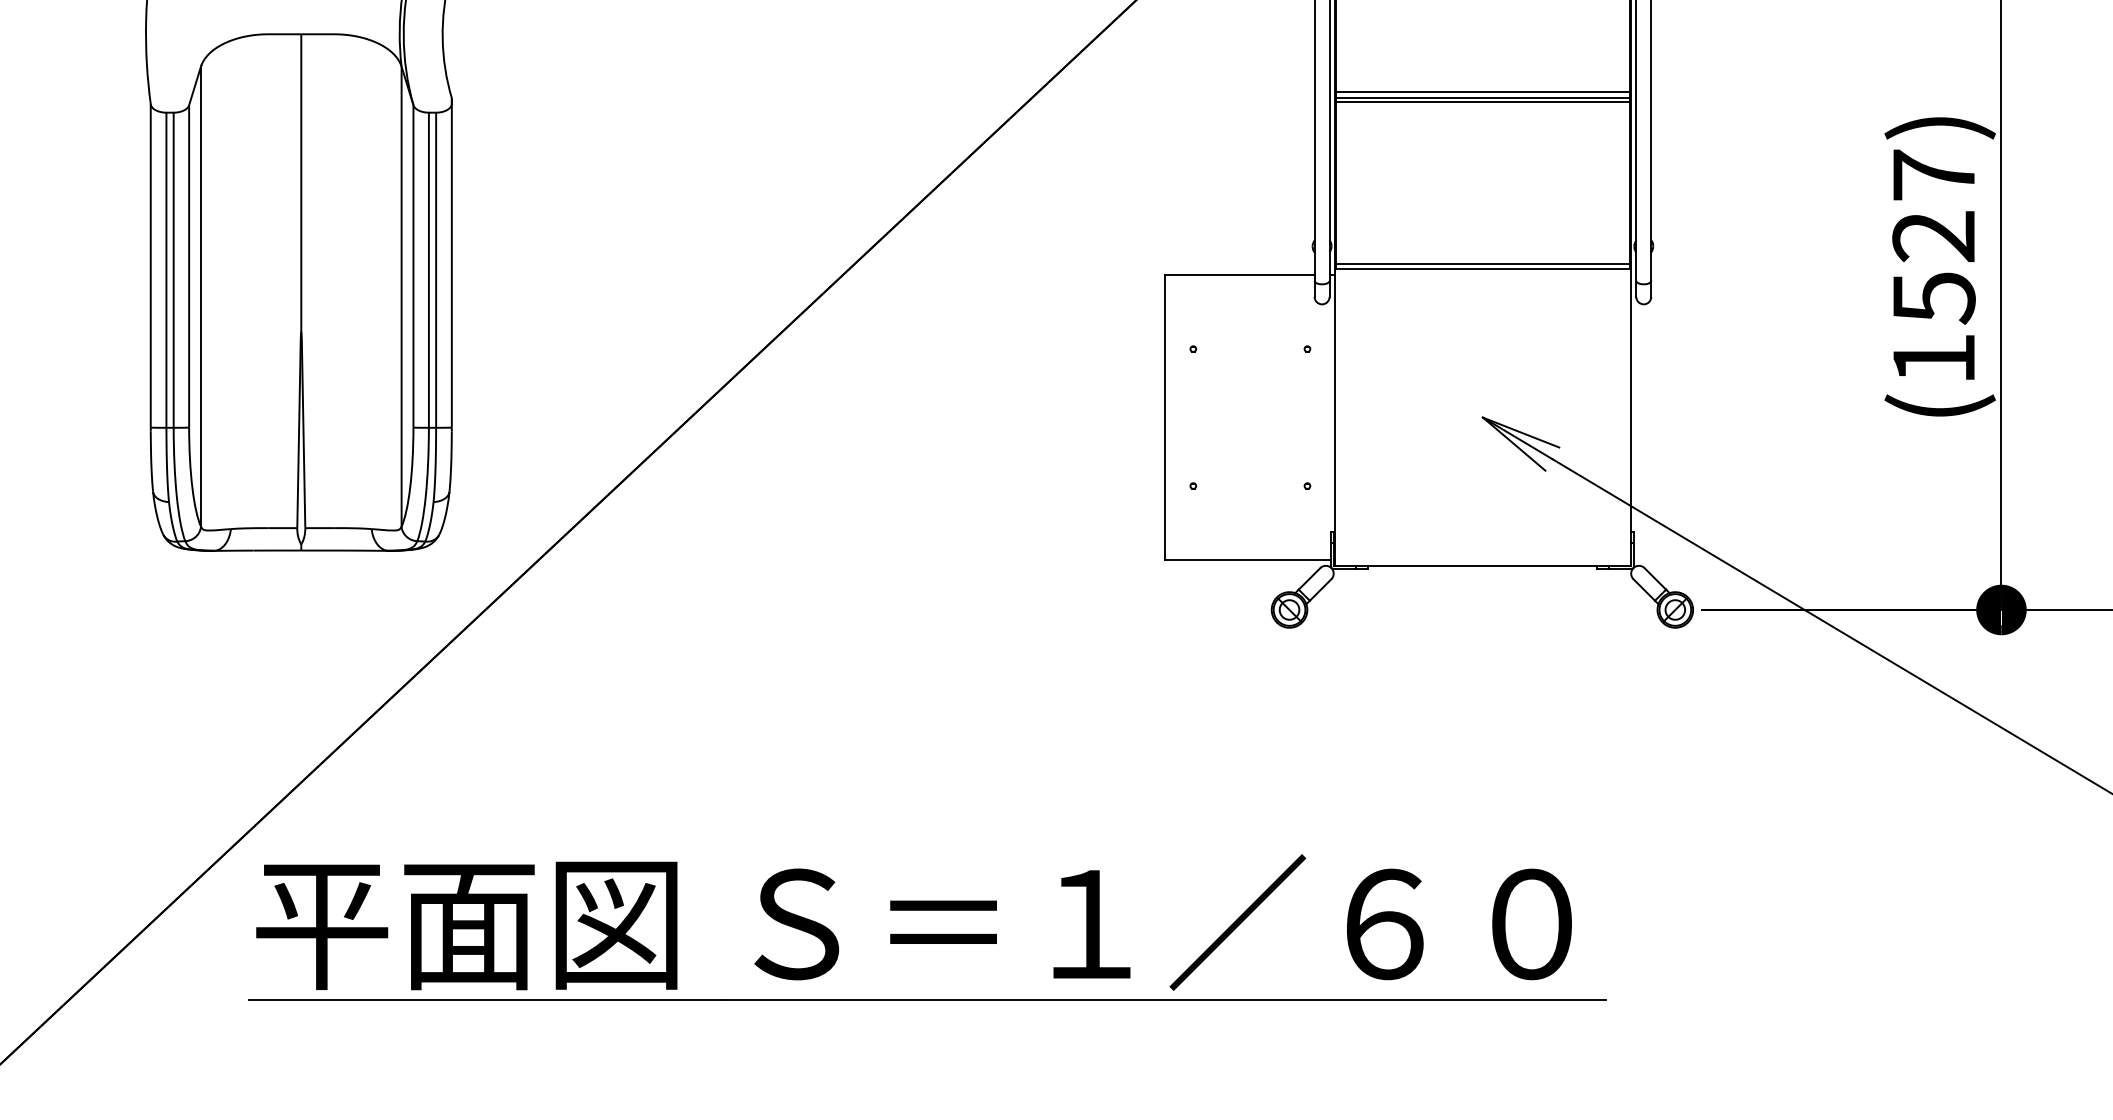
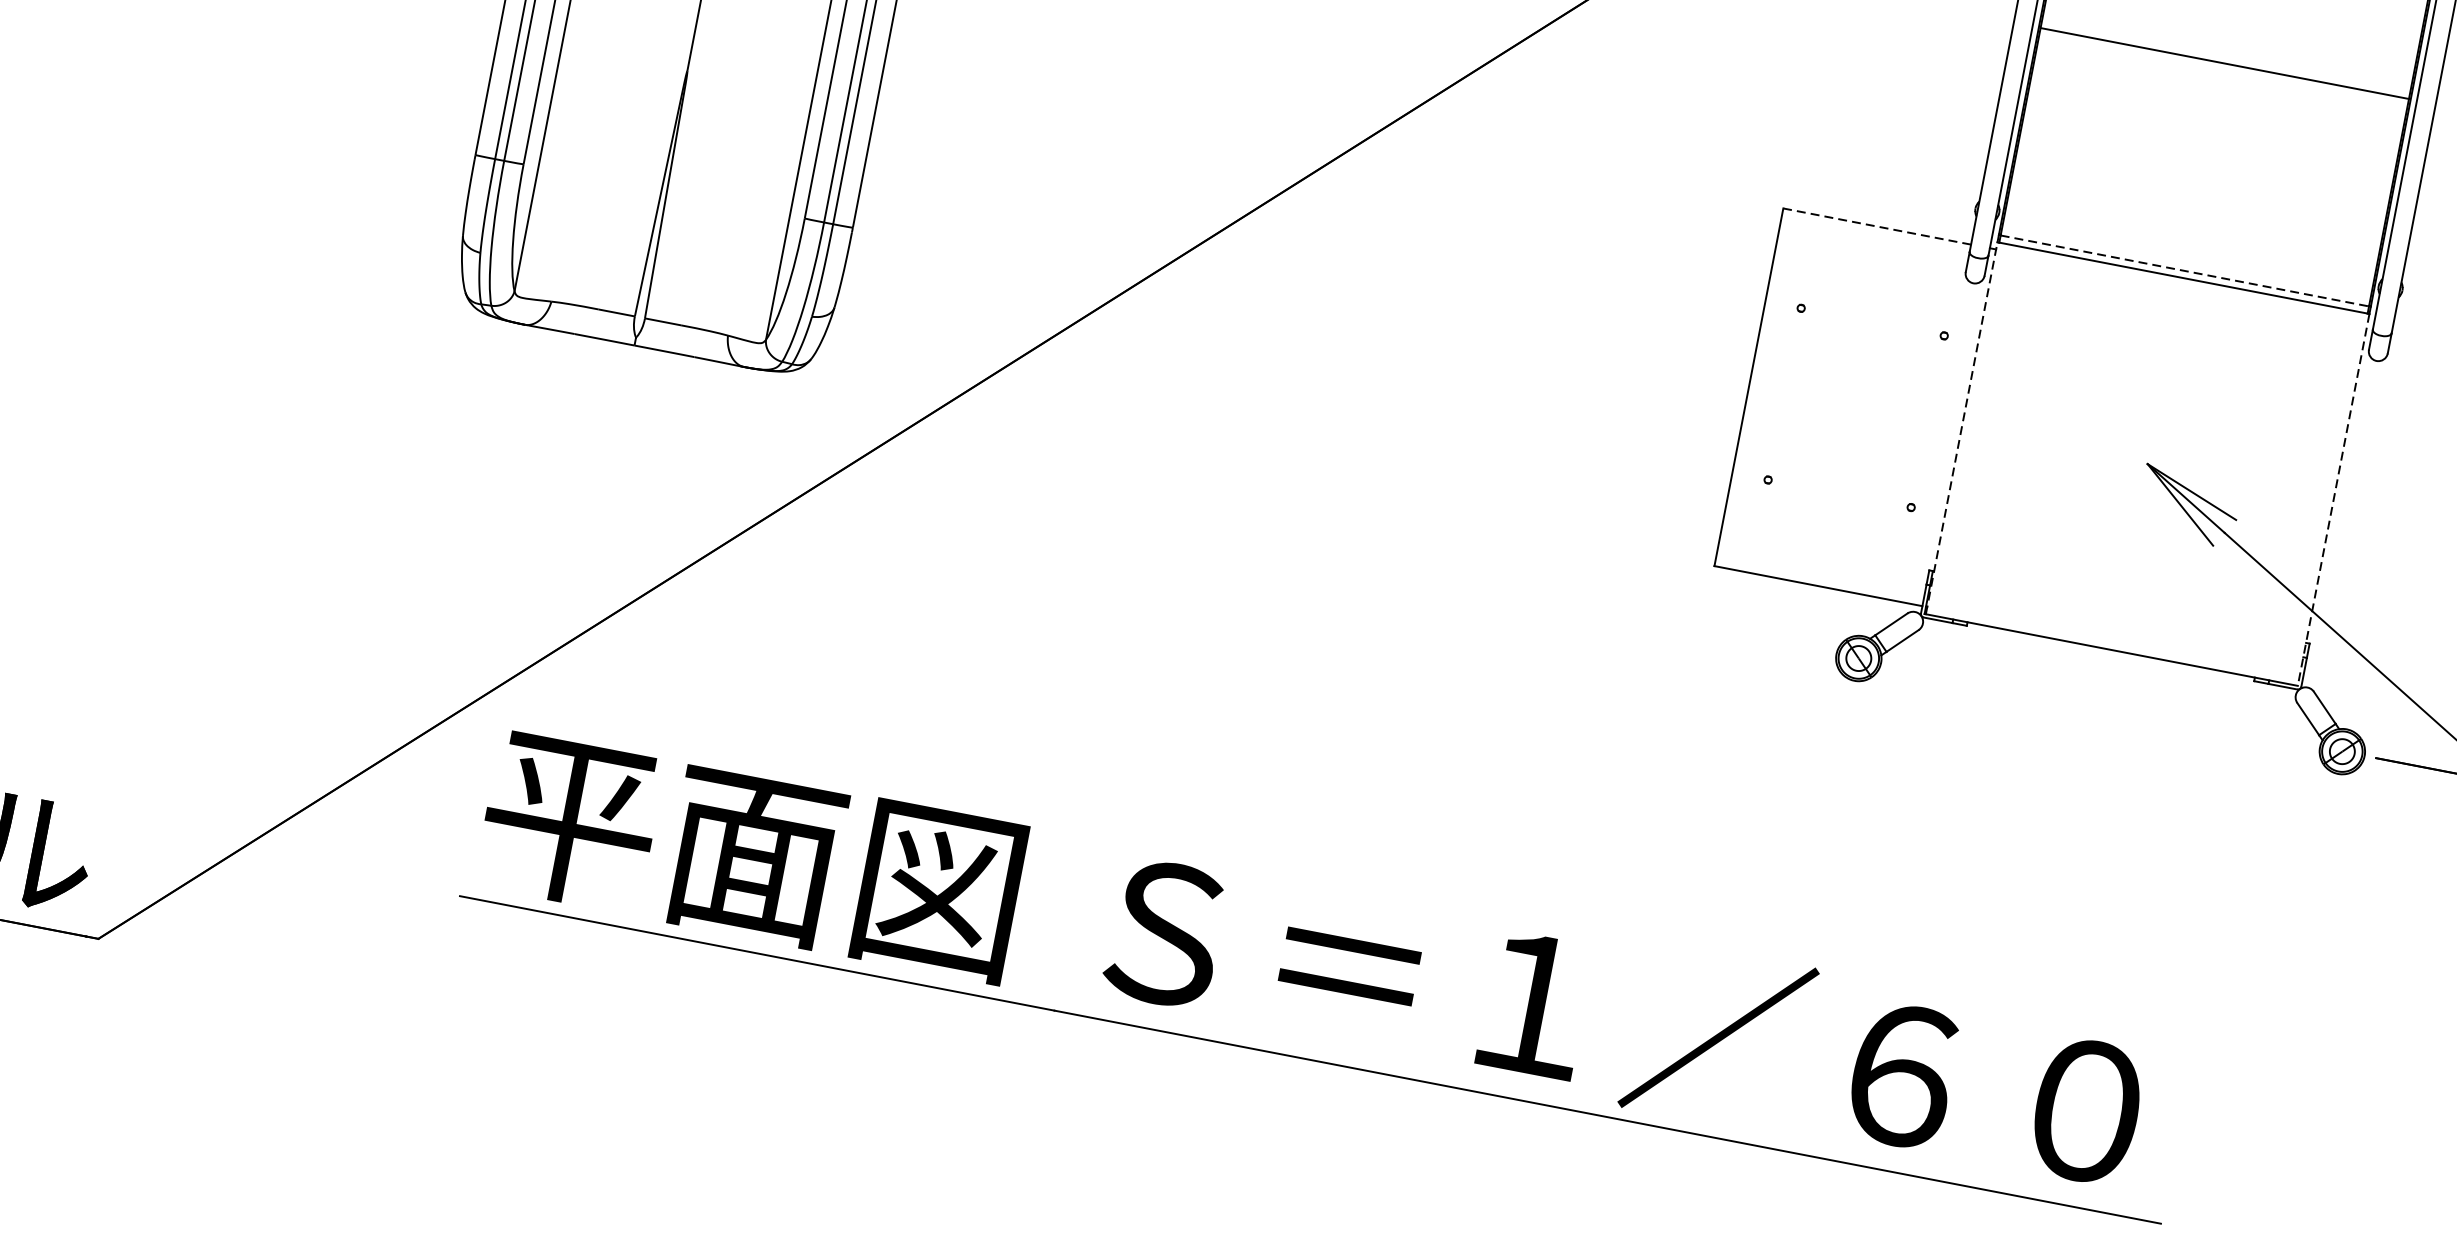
line: (1482, 92) -> (2225, 56), removed
line: (1482, 102) -> (2223, 69), removed
line: (1482, 263) -> (2184, 270), solid -> dashed
line: (1239, 274) -> (1877, 225), solid -> dashed
line: (1334, 417) -> (1961, 428), solid -> dashed
line: (1631, 418) -> (2333, 501), solid -> dashed

